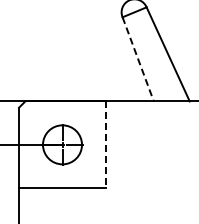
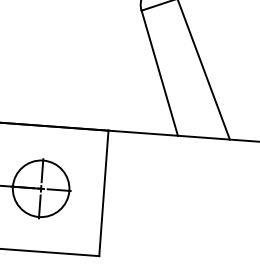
line: (138, 59) -> (160, 73), dashed -> solid
line: (105, 145) -> (103, 194), dashed -> solid

